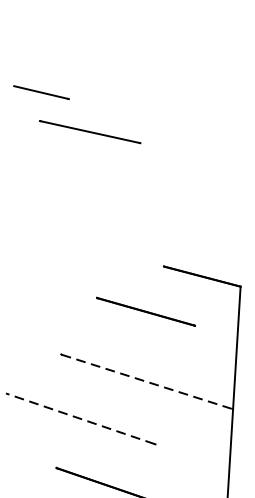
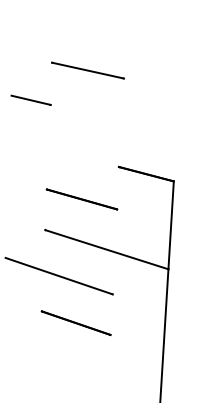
line: (40, 91) -> (30, 99), moved
line: (89, 131) -> (87, 70), moved
line: (145, 311) -> (81, 199), moved
line: (148, 381) -> (107, 249), dashed -> solid
line: (79, 417) -> (58, 275), dashed -> solid

